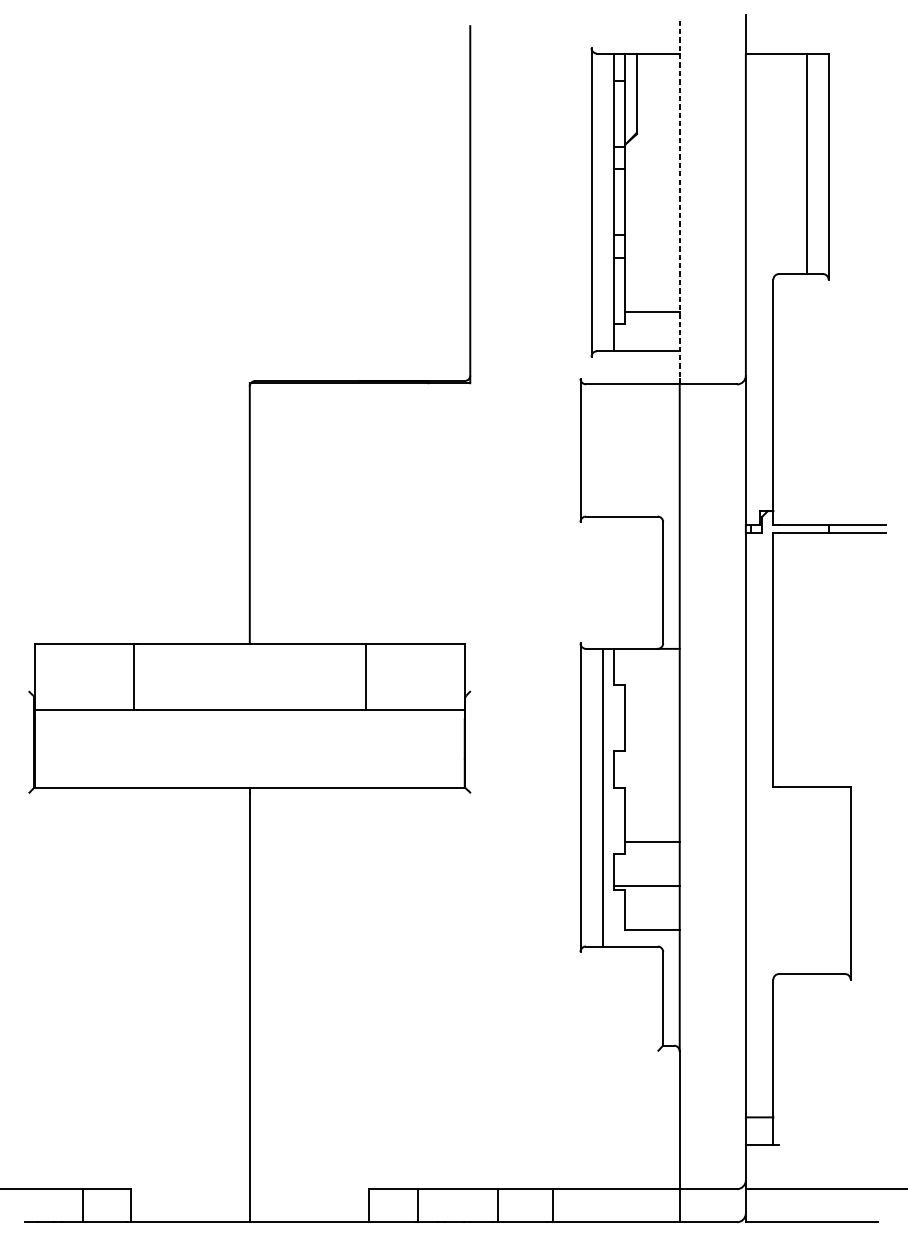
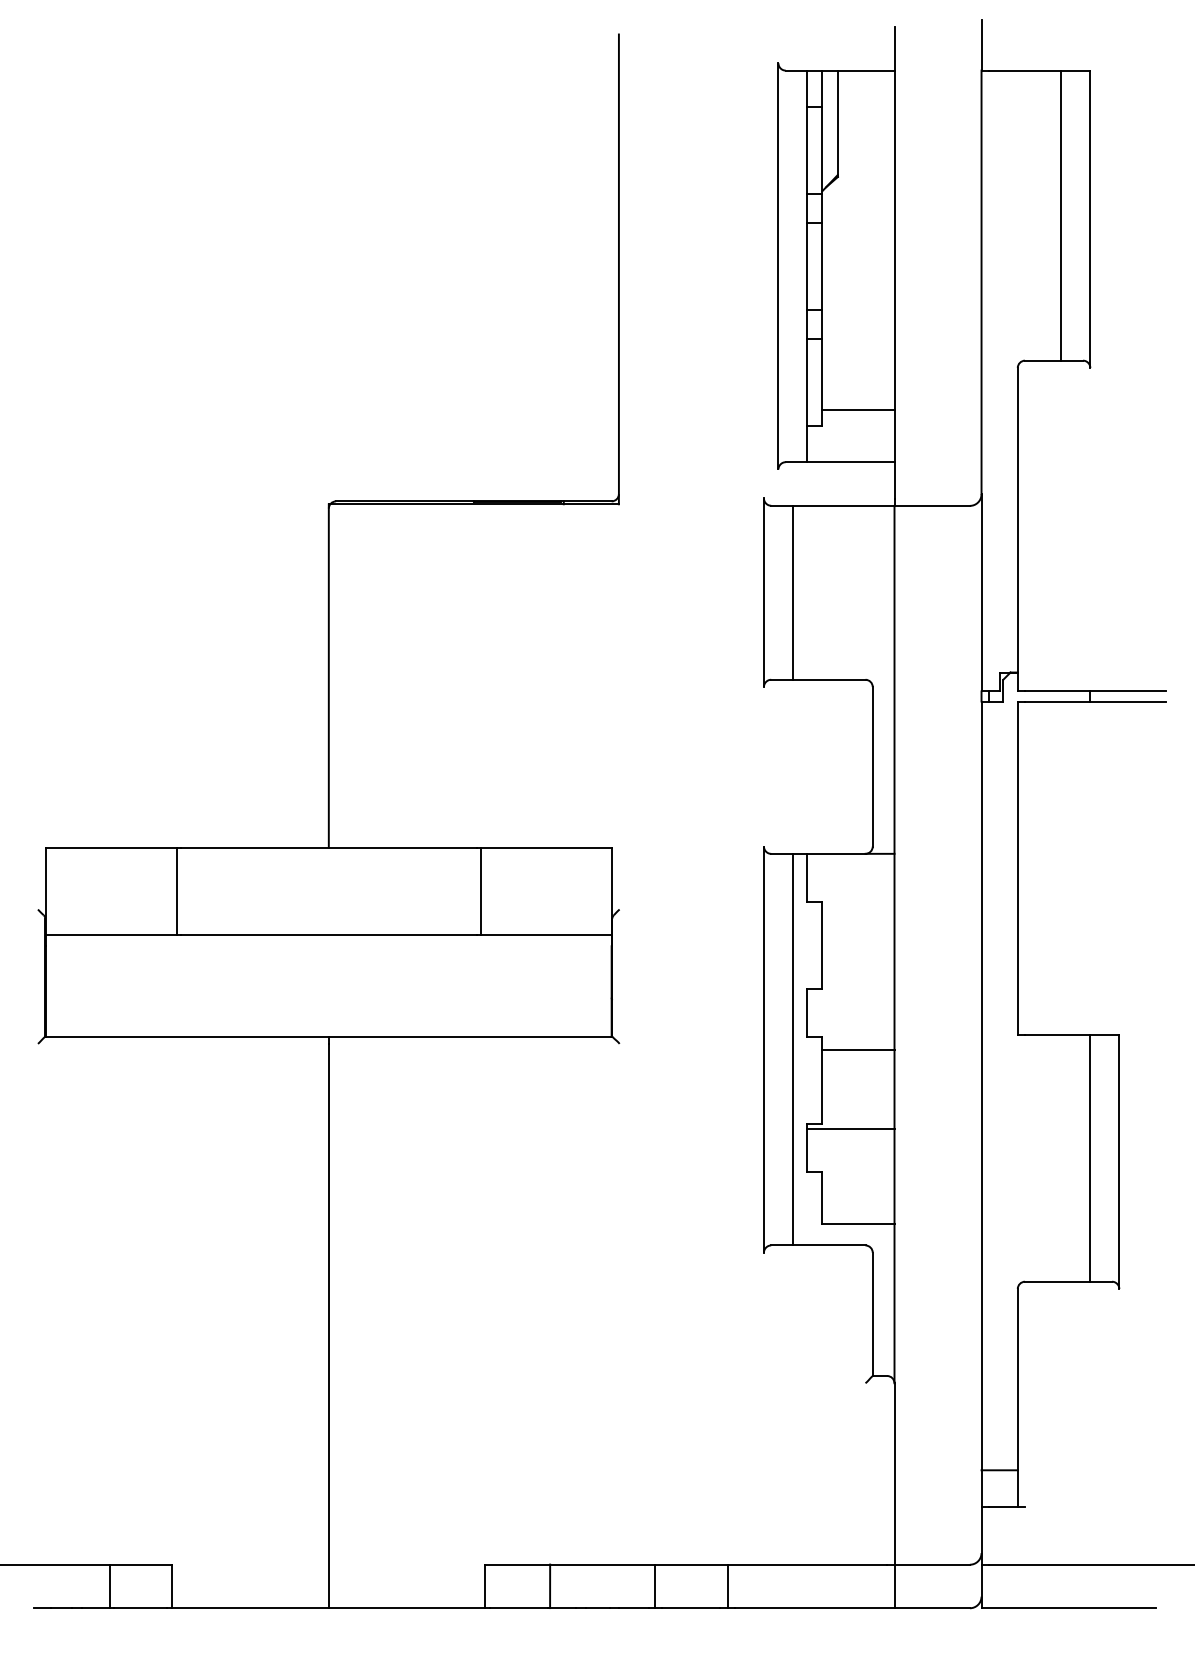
line: (679, 199) -> (894, 262), dashed -> solid
line: (602, 450) -> (792, 592), added
line: (651, 841) -> (857, 1049), moved
line: (828, 880) -> (1090, 1158), added
line: (646, 886) -> (850, 1129), moved

